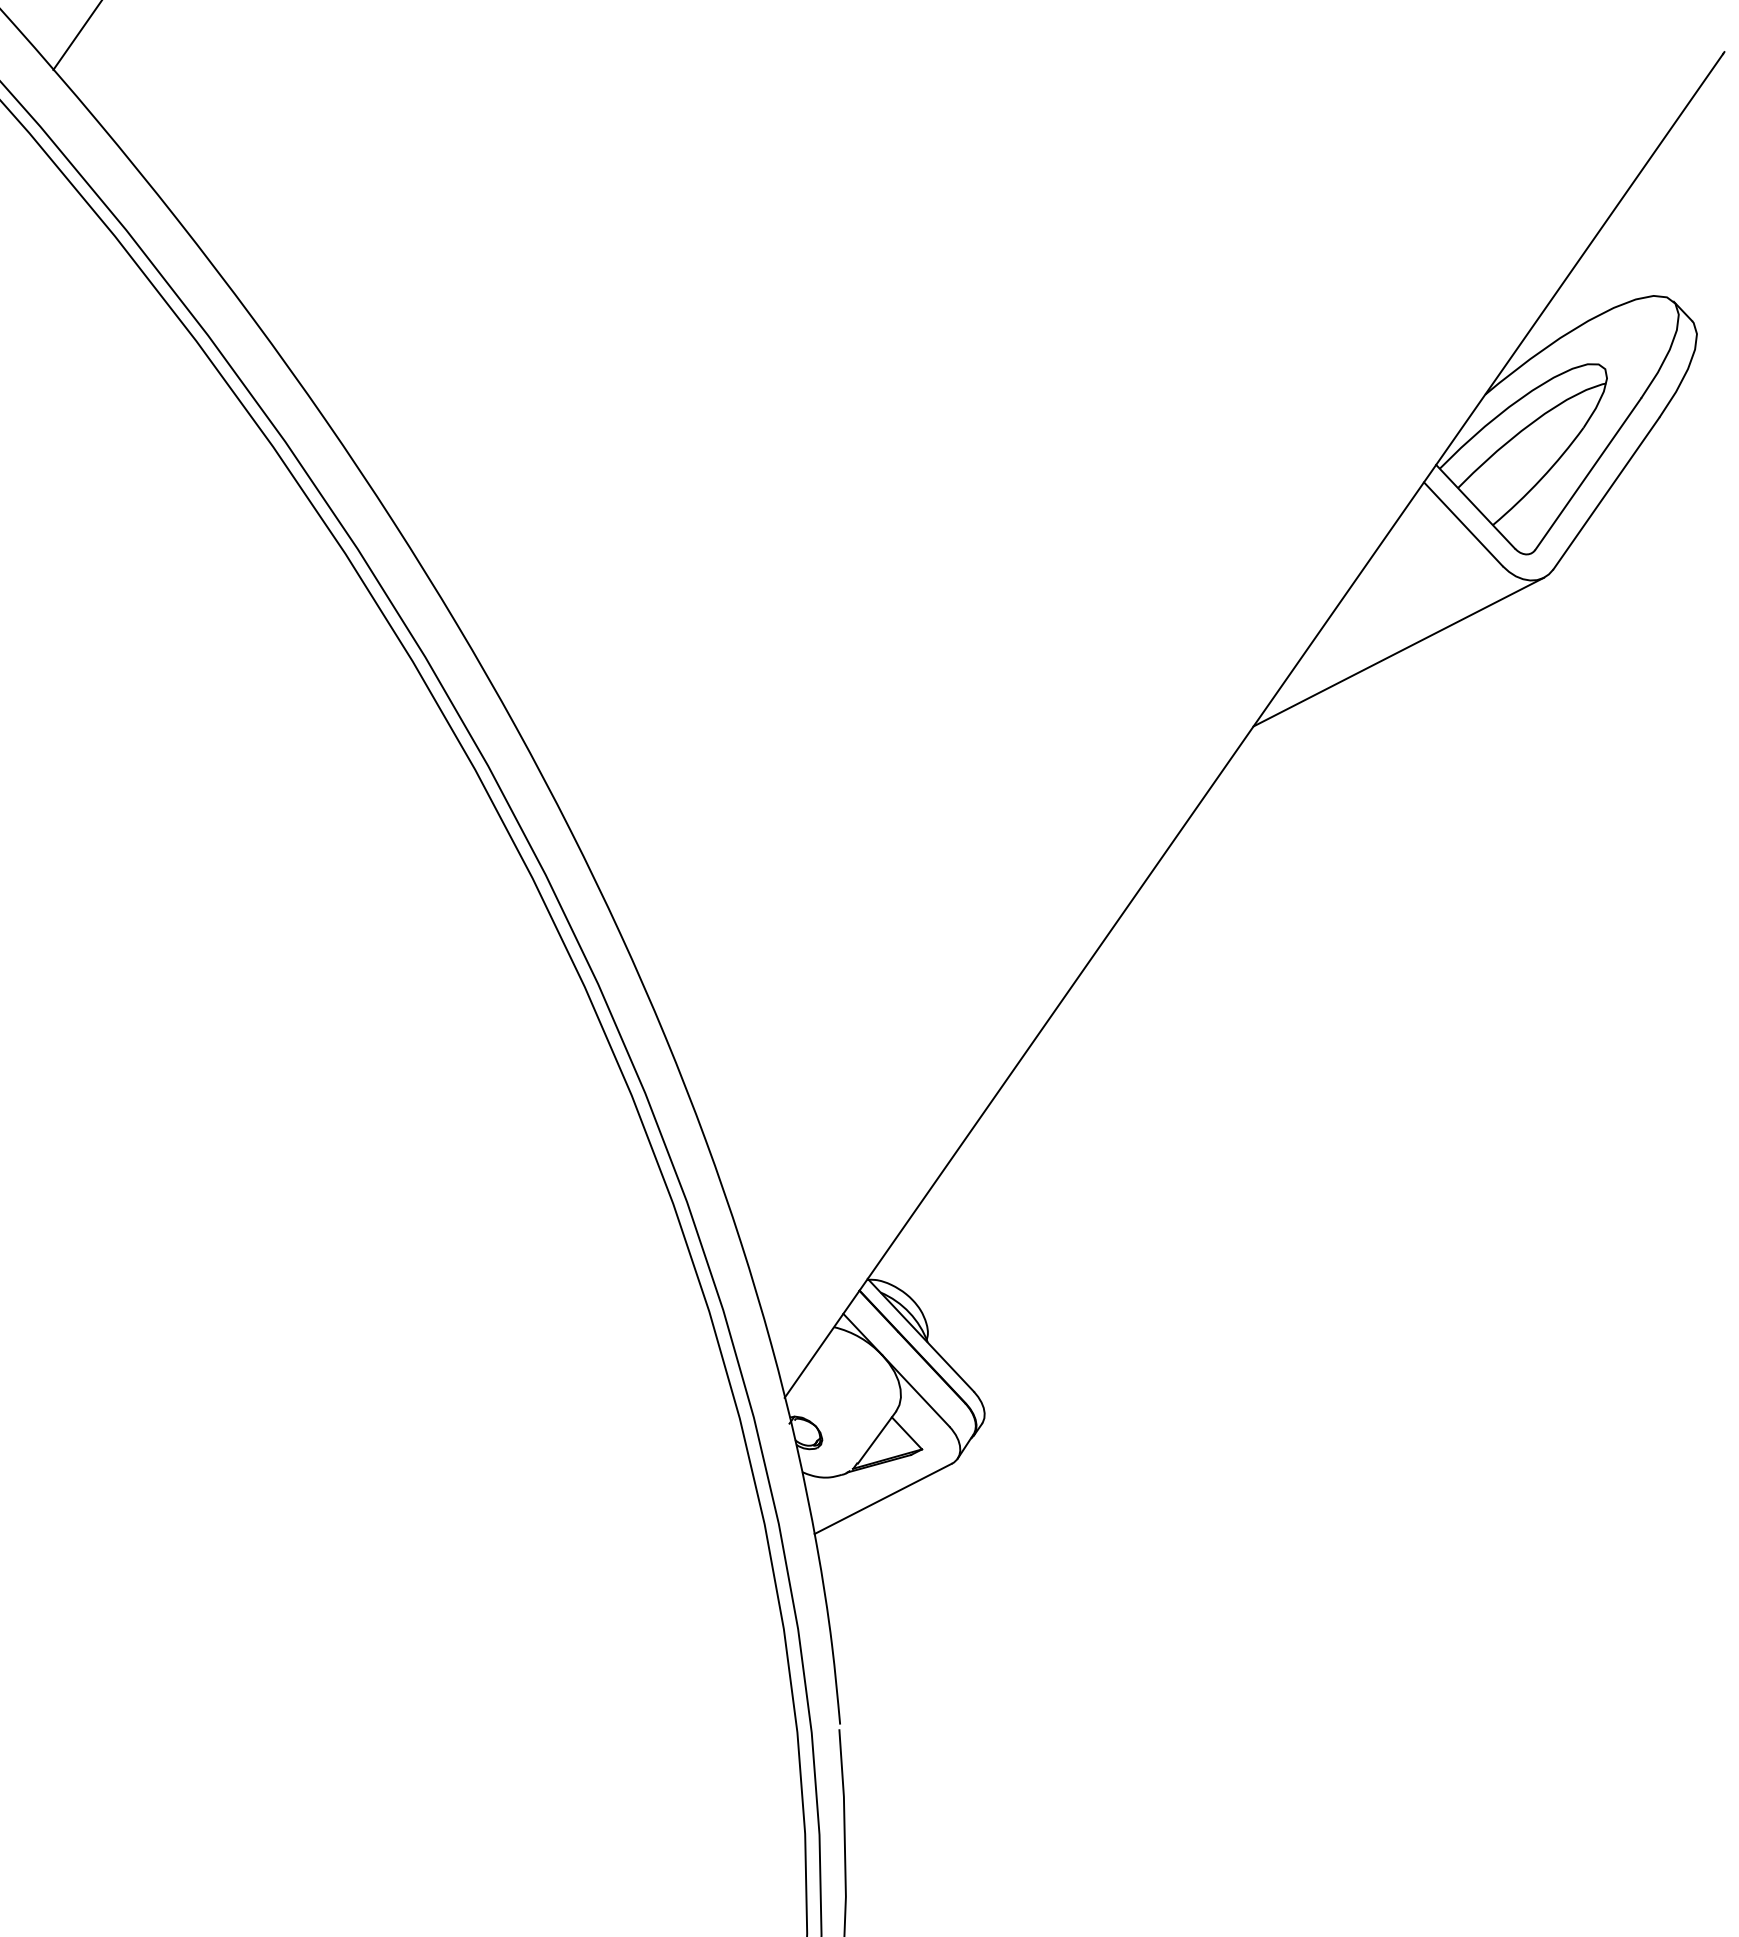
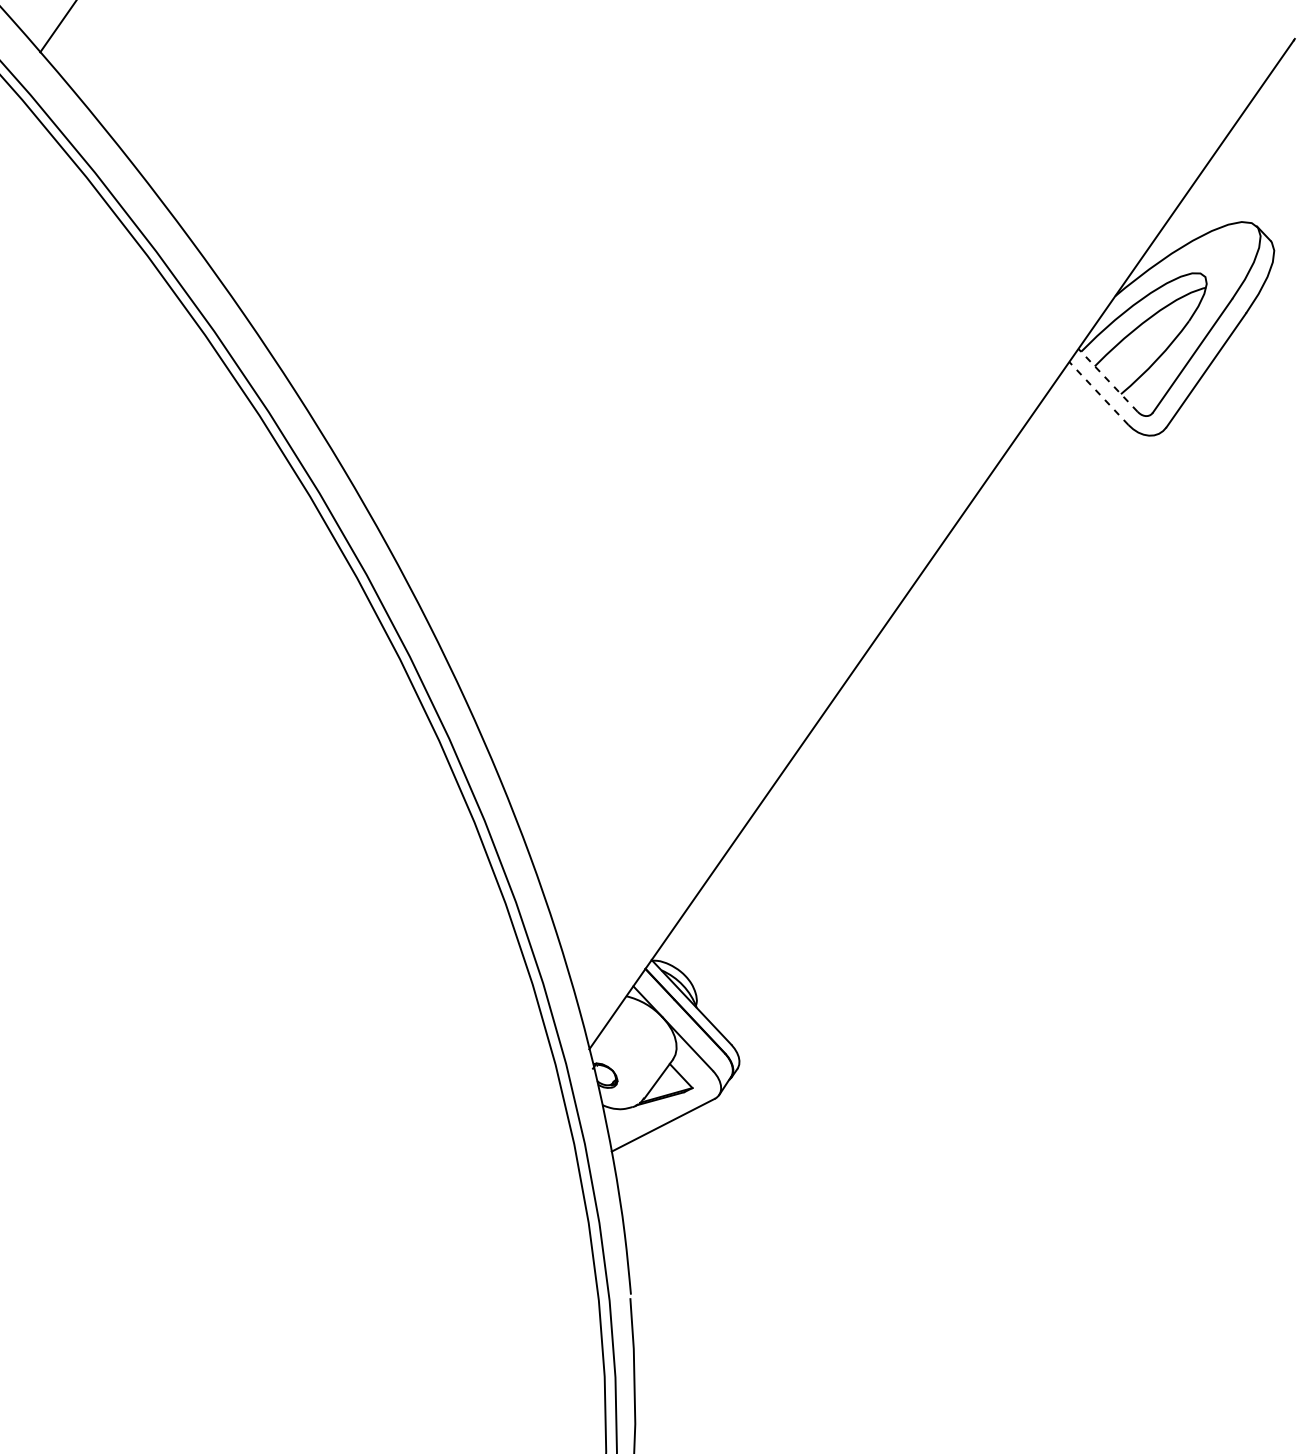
line: (1475, 506) -> (1107, 380), solid -> dashed
line: (1463, 524) -> (1098, 393), solid -> dashed
line: (1398, 651) -> (1050, 488), removed

